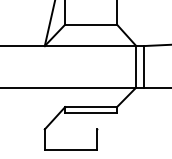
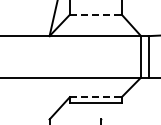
line: (91, 24) -> (96, 14), solid -> dashed
line: (91, 107) -> (96, 97), solid -> dashed

